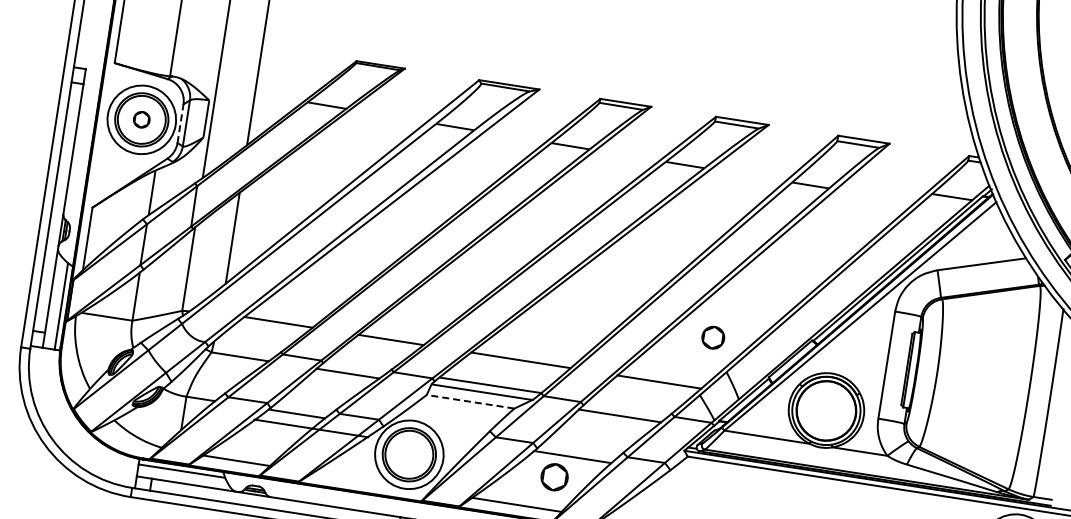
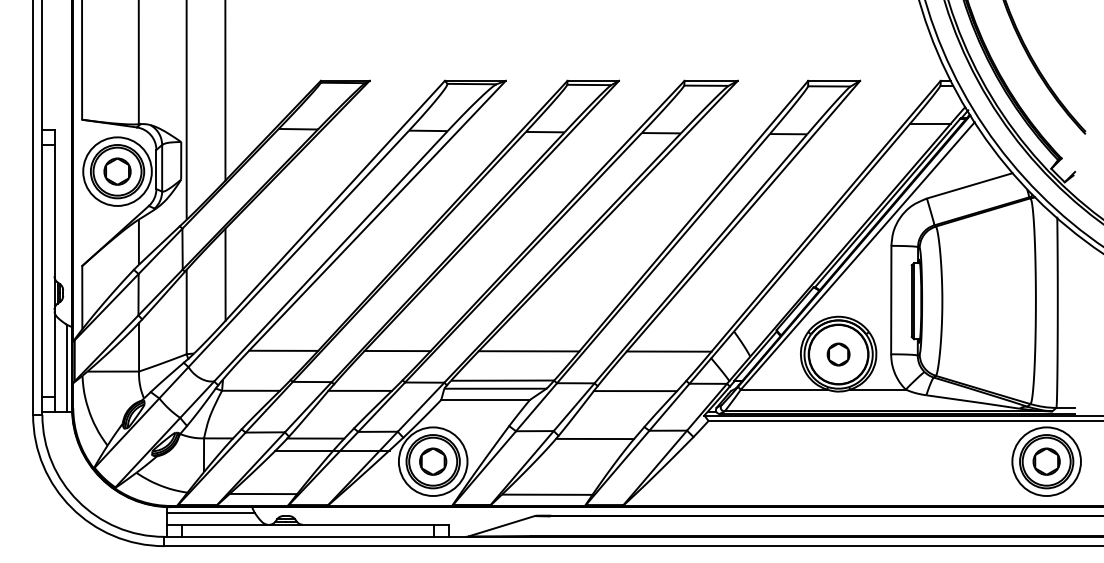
part: (141, 119) -> (117, 171), size x1.67
line: (180, 123) -> (156, 169), dashed -> solid
part: (713, 337) -> (838, 354), moved
line: (470, 401) -> (485, 399), dashed -> solid
part: (554, 477) -> (433, 461), moved

